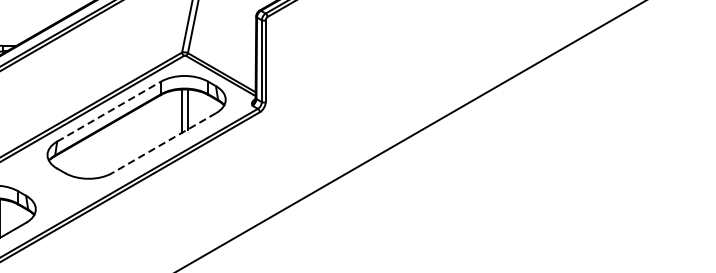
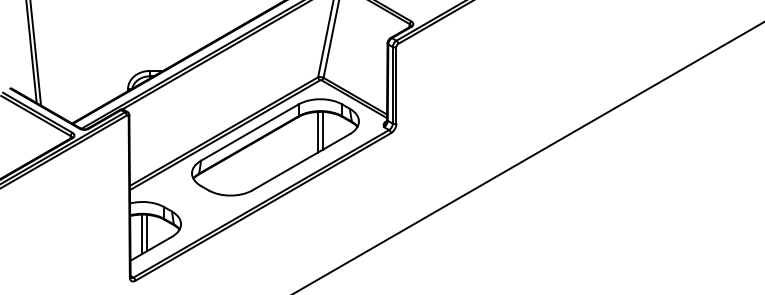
line: (109, 111) -> (250, 132), dashed -> solid
line: (163, 143) -> (300, 162), dashed -> solid

